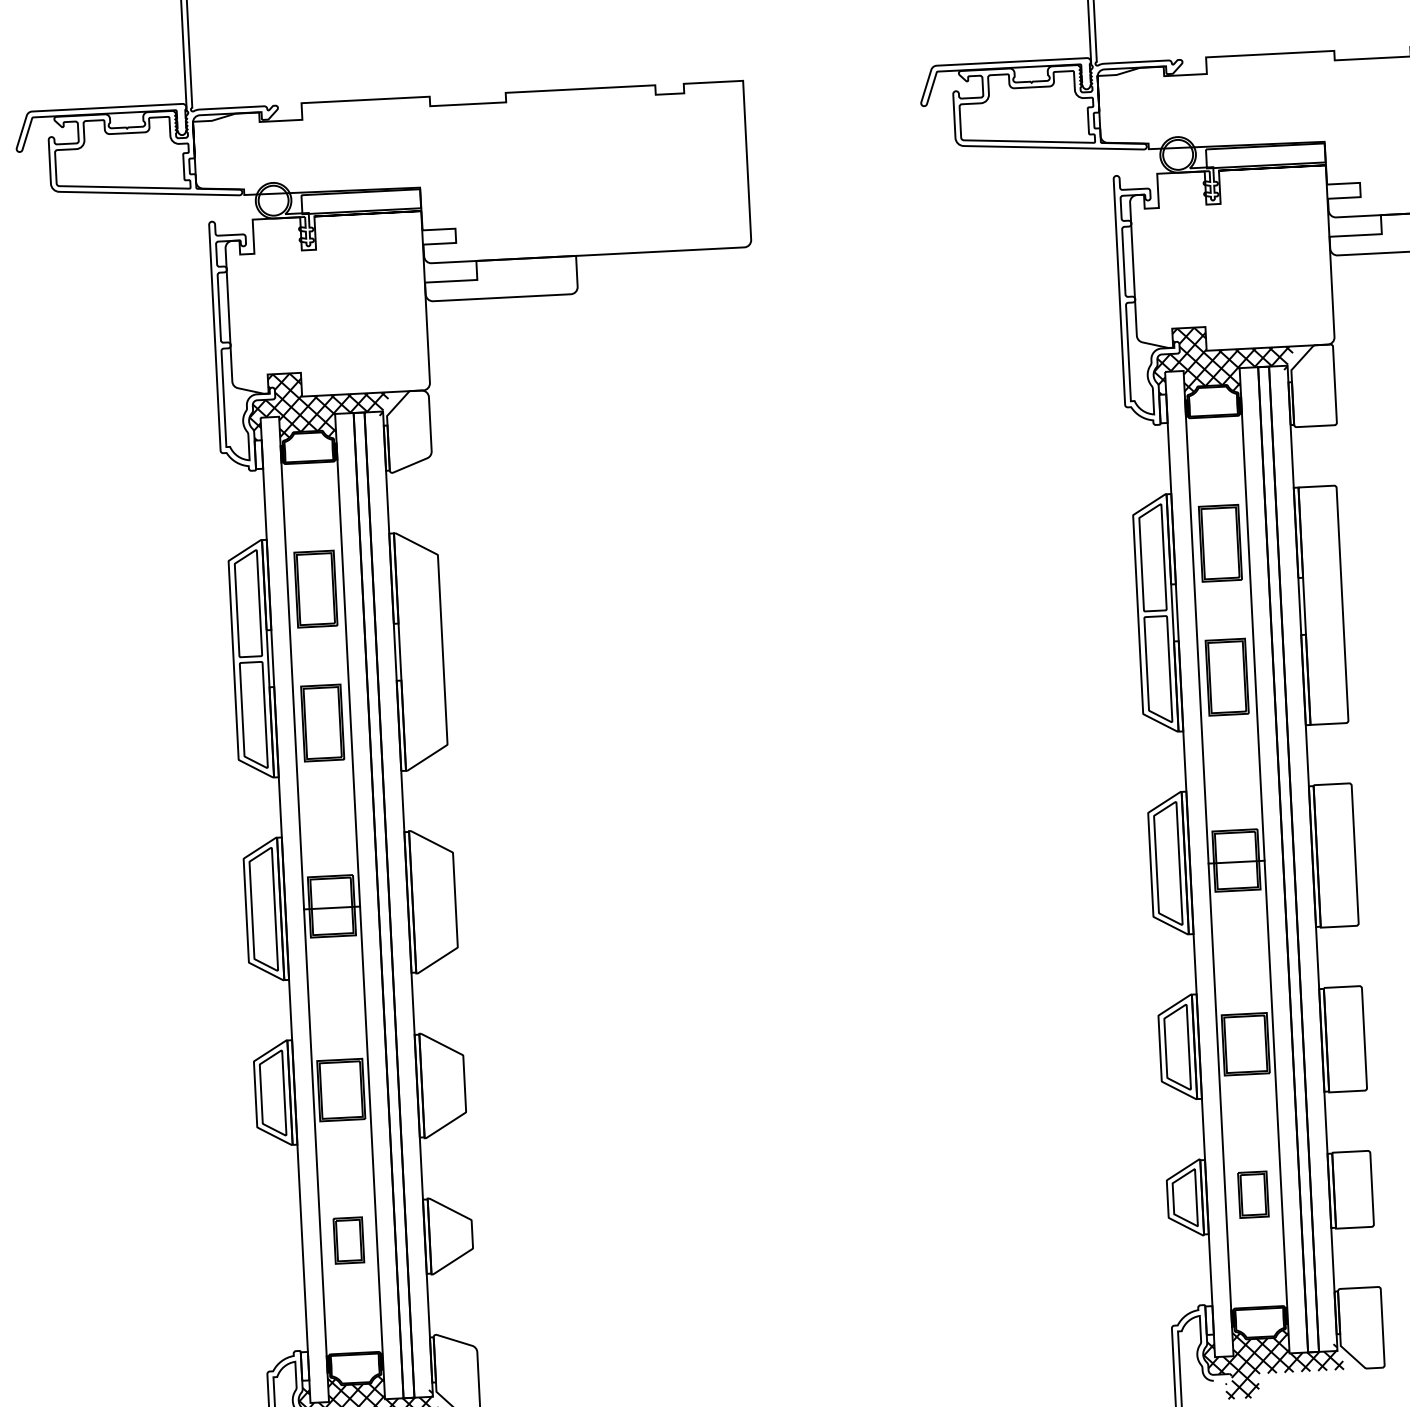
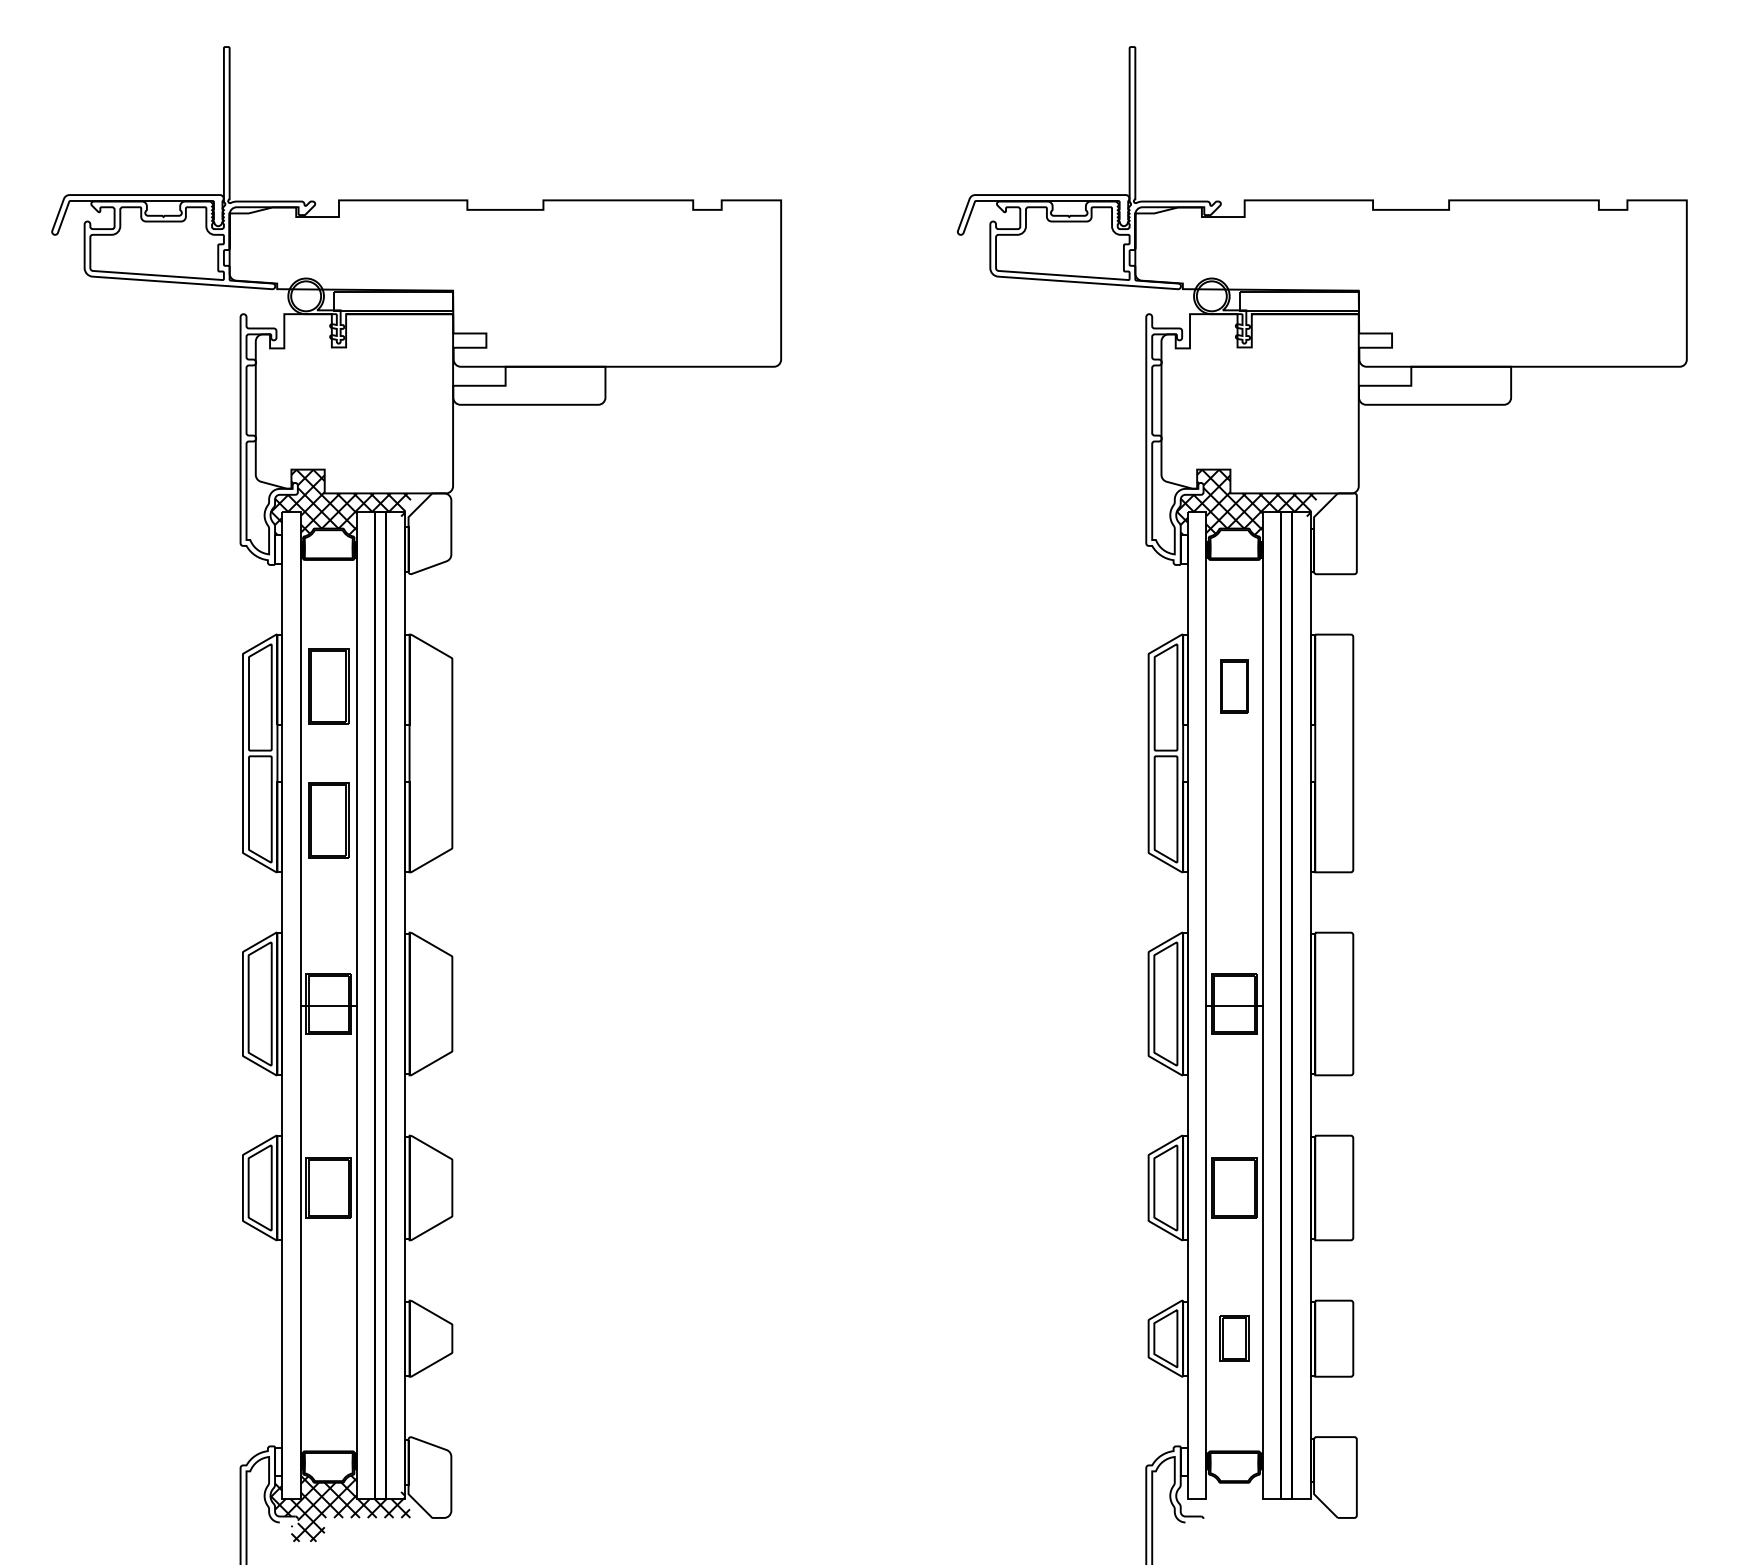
part: (1220, 543) -> (1234, 686), size x0.7
part: (1227, 677) -> (1234, 820), removed
part: (348, 1240) -> (328, 1338), removed
hatch: (1273, 1363) -> (1245, 1508), removed

